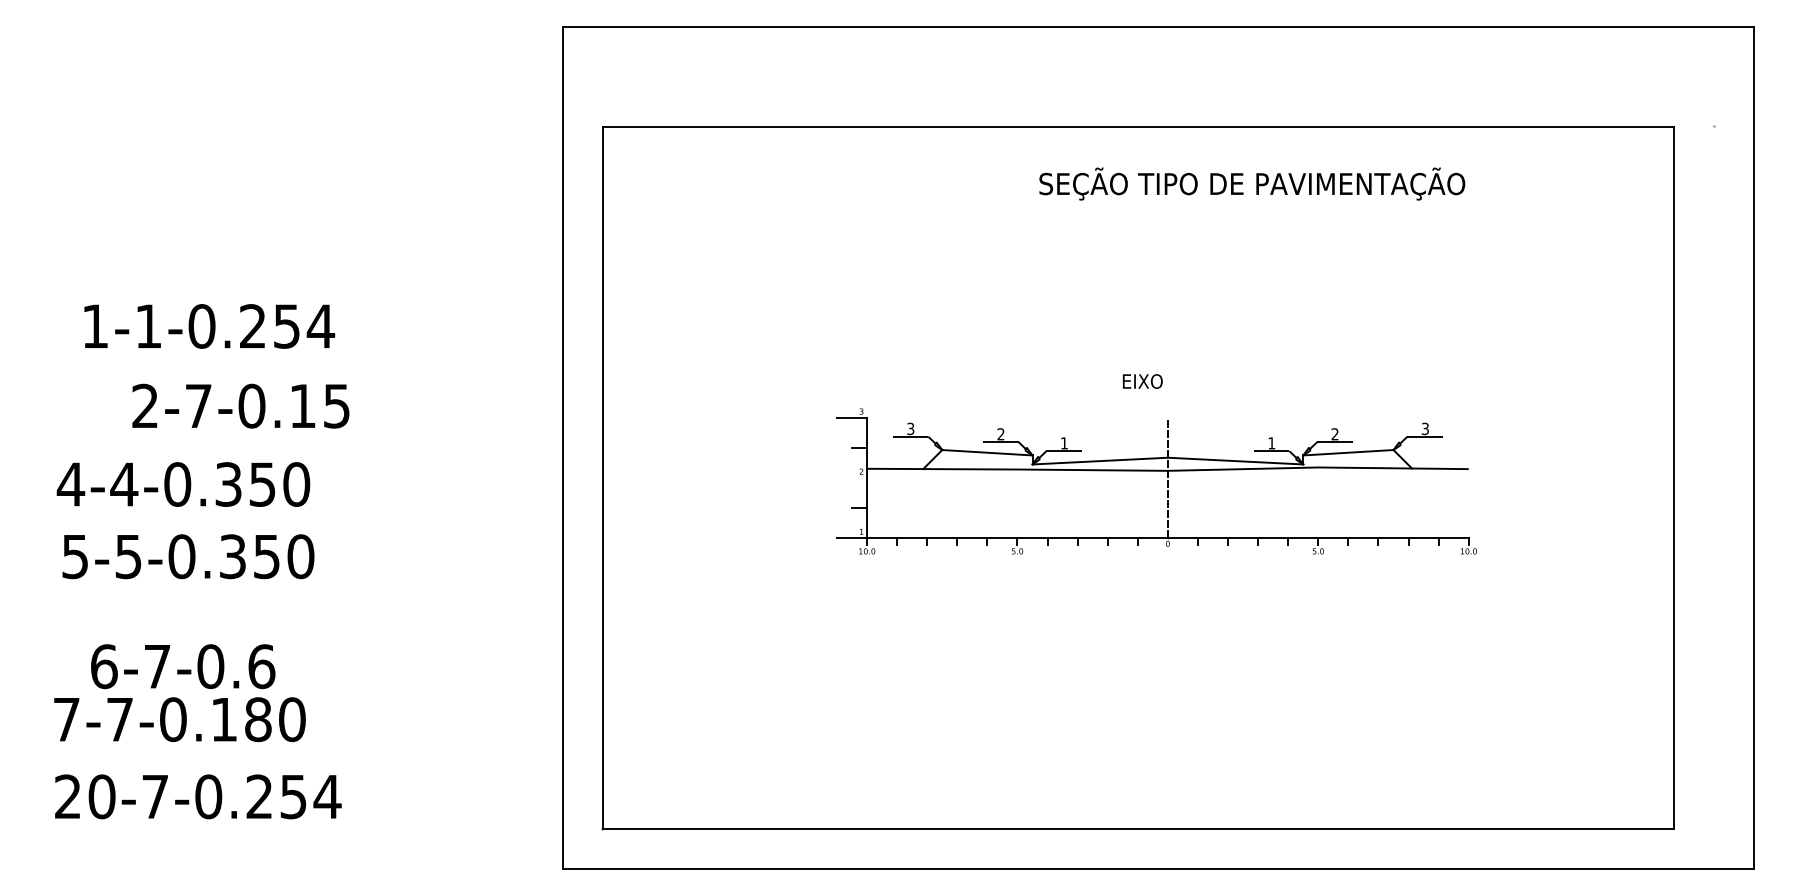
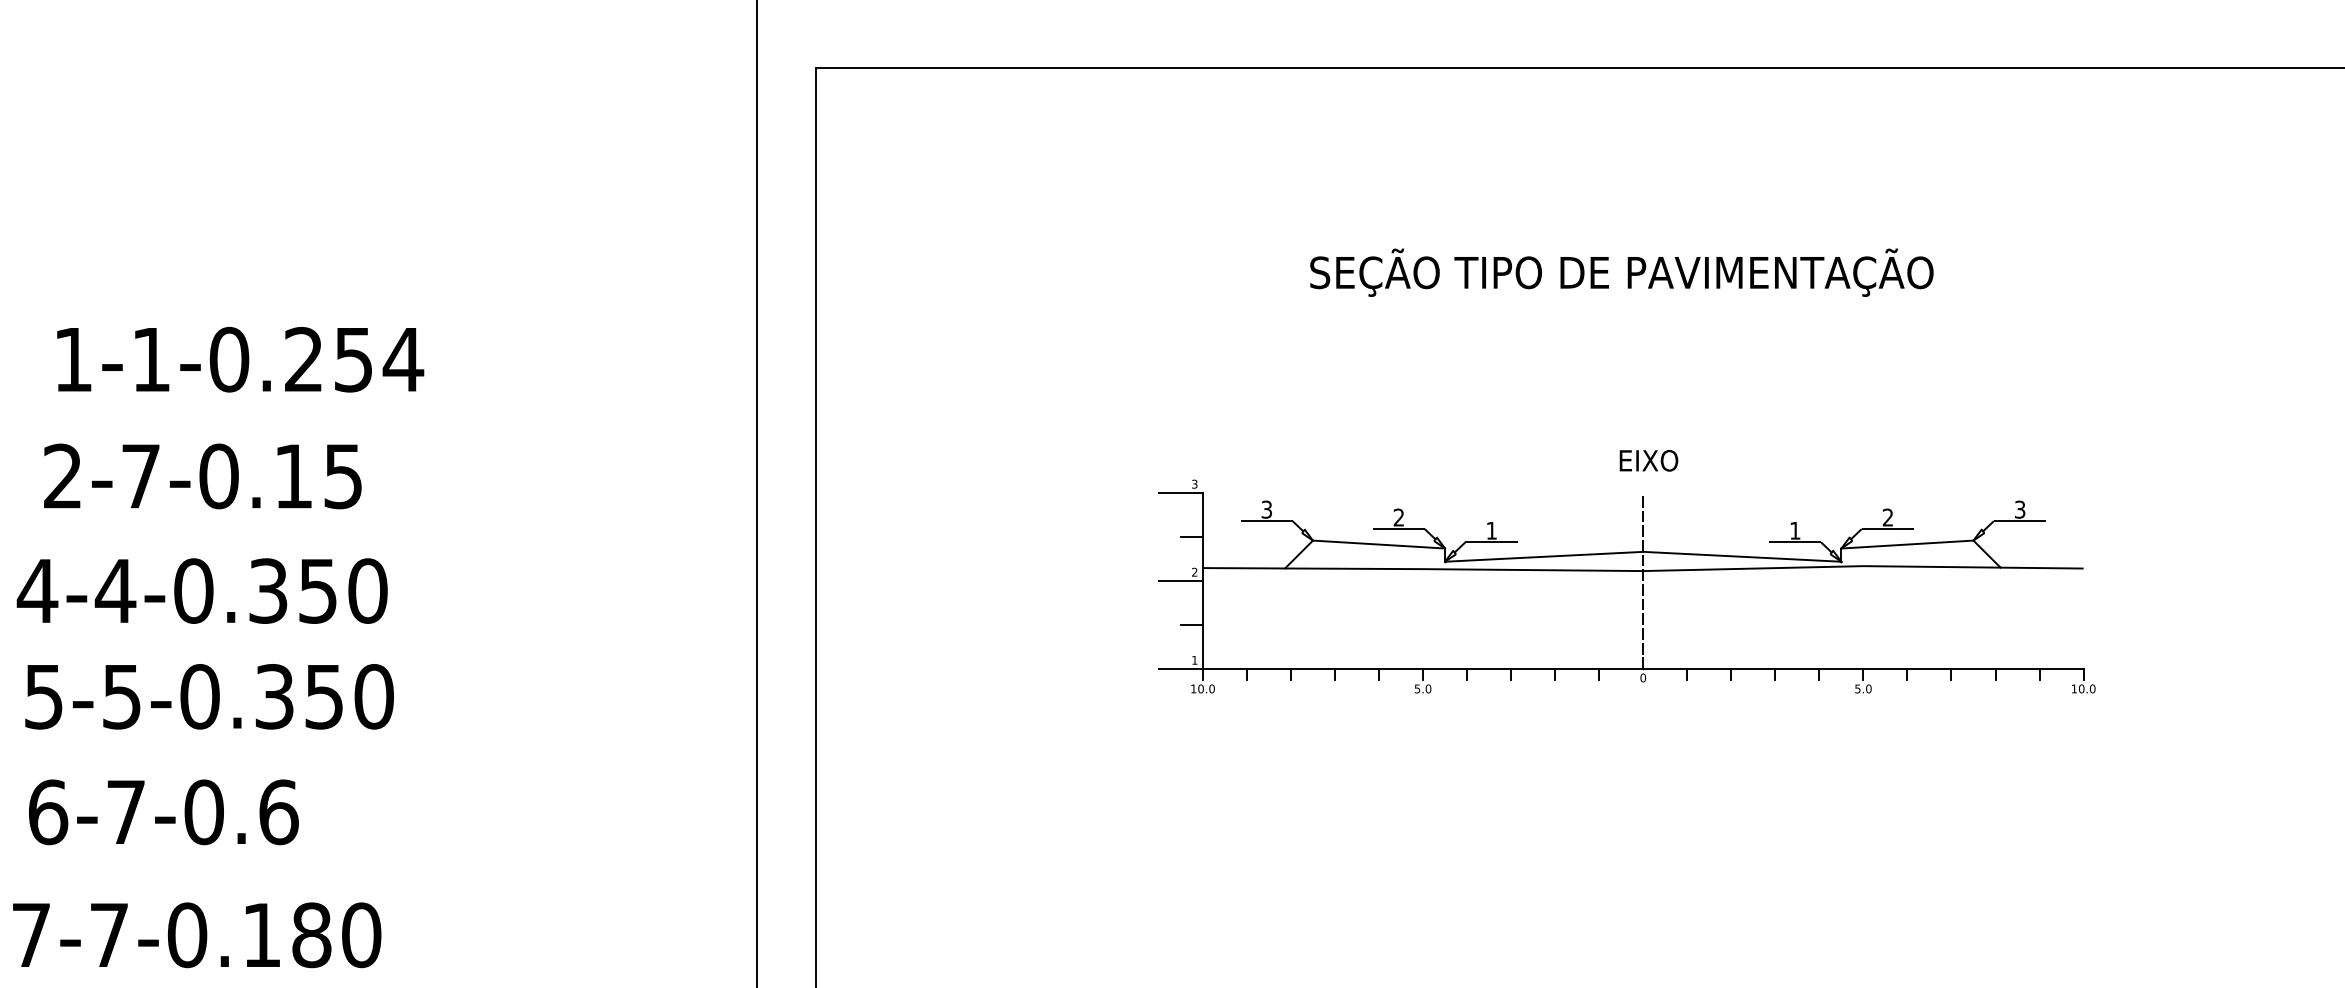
text: (1252, 183) -> (1622, 271), moved
text: (1142, 381) -> (1648, 460), moved
text: (240, 405) -> (202, 475), moved
line: (851, 477) -> (1180, 580), added
text: (183, 666) -> (164, 812), moved

